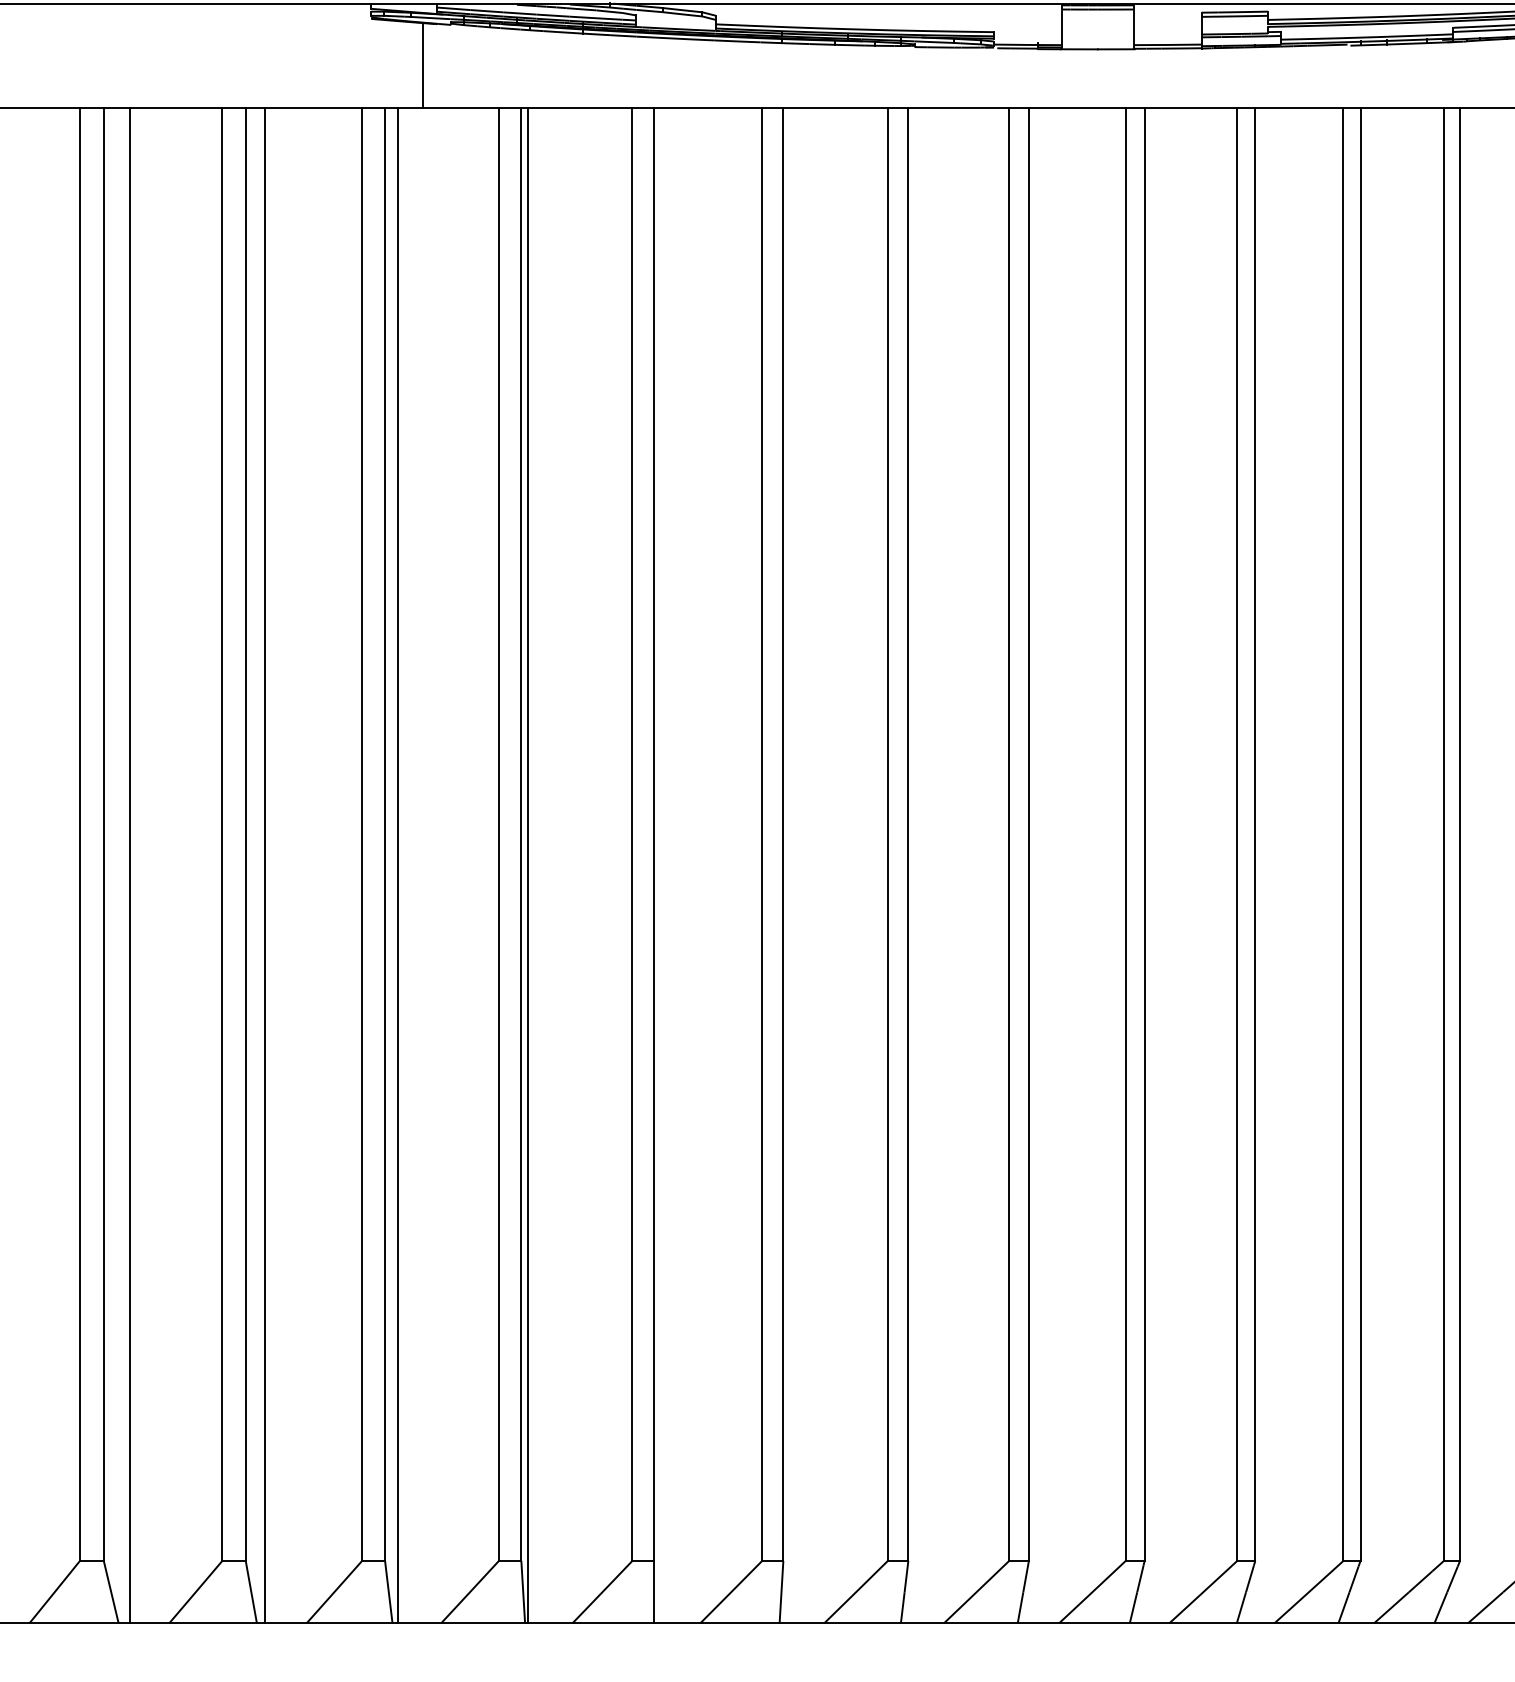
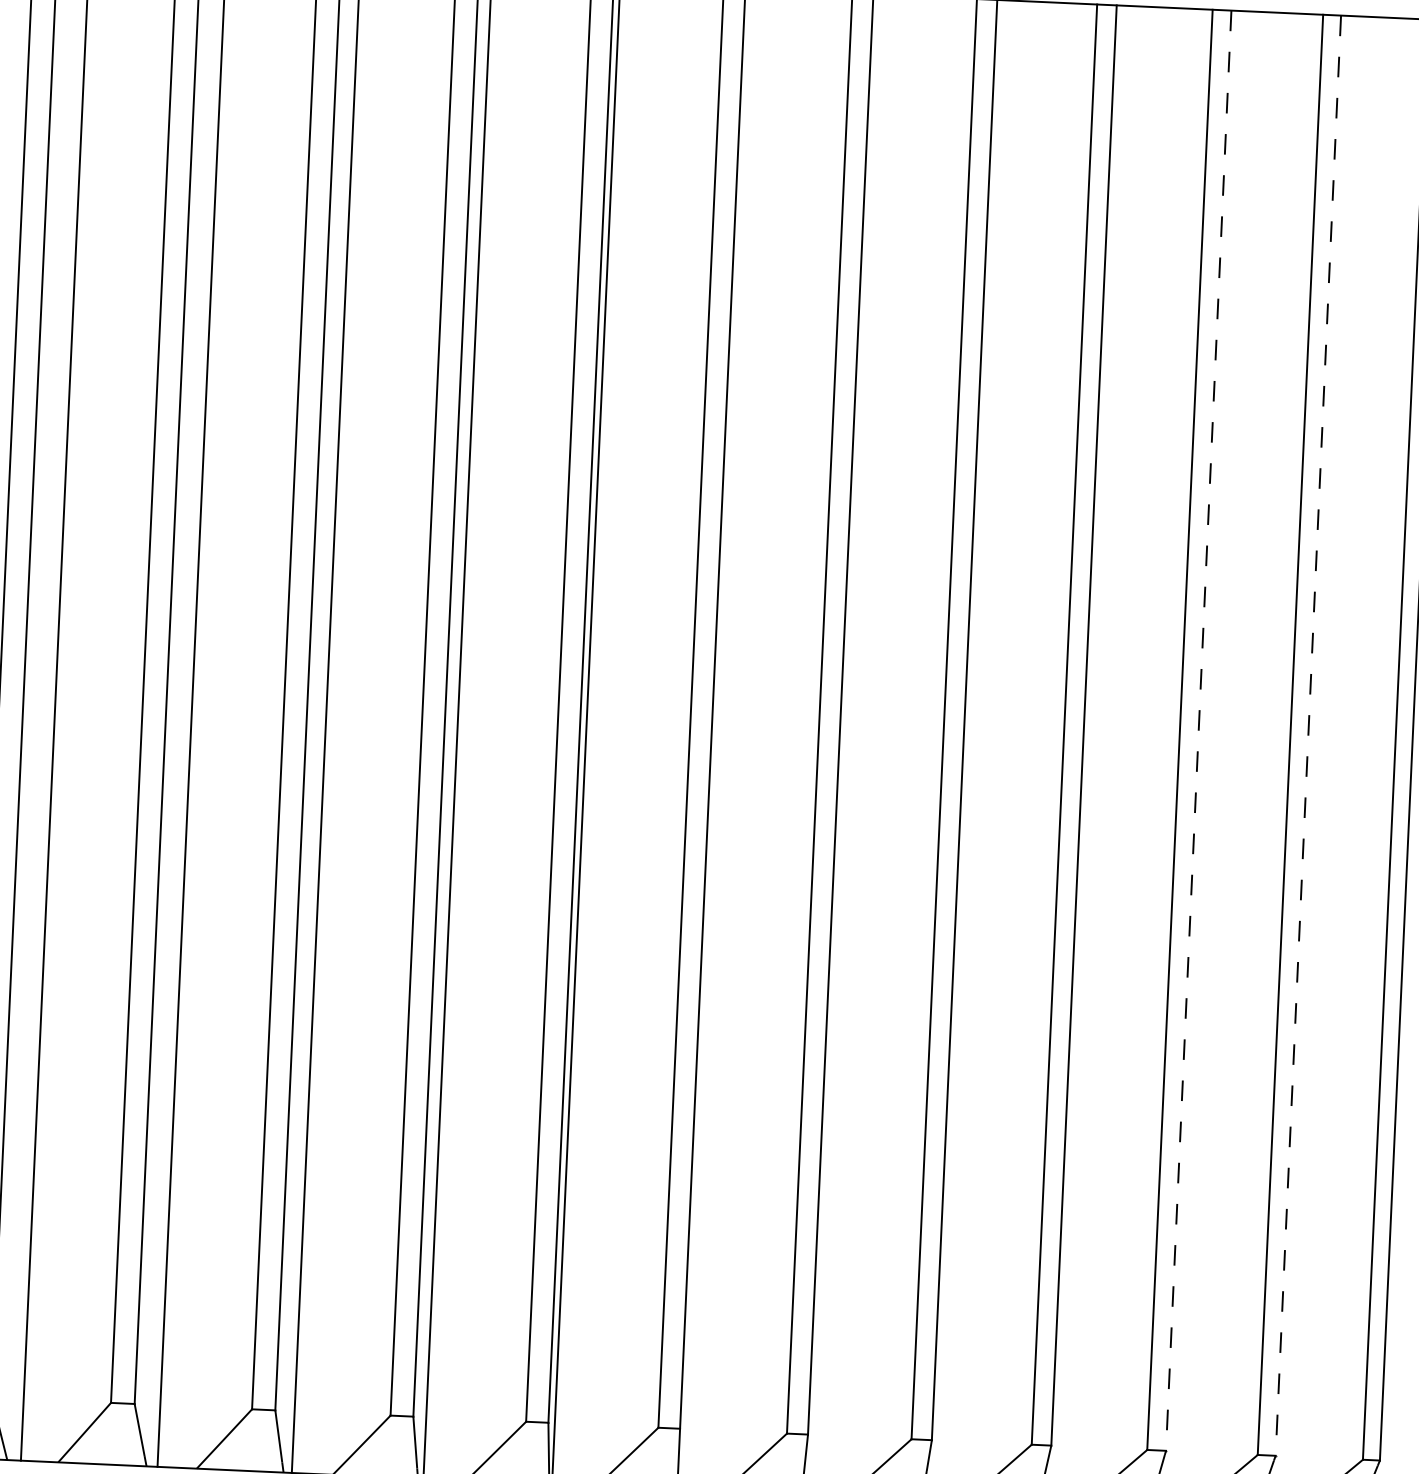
line: (1144, 834) -> (1198, 730), solid -> dashed
line: (1255, 834) -> (1308, 735), solid -> dashed

